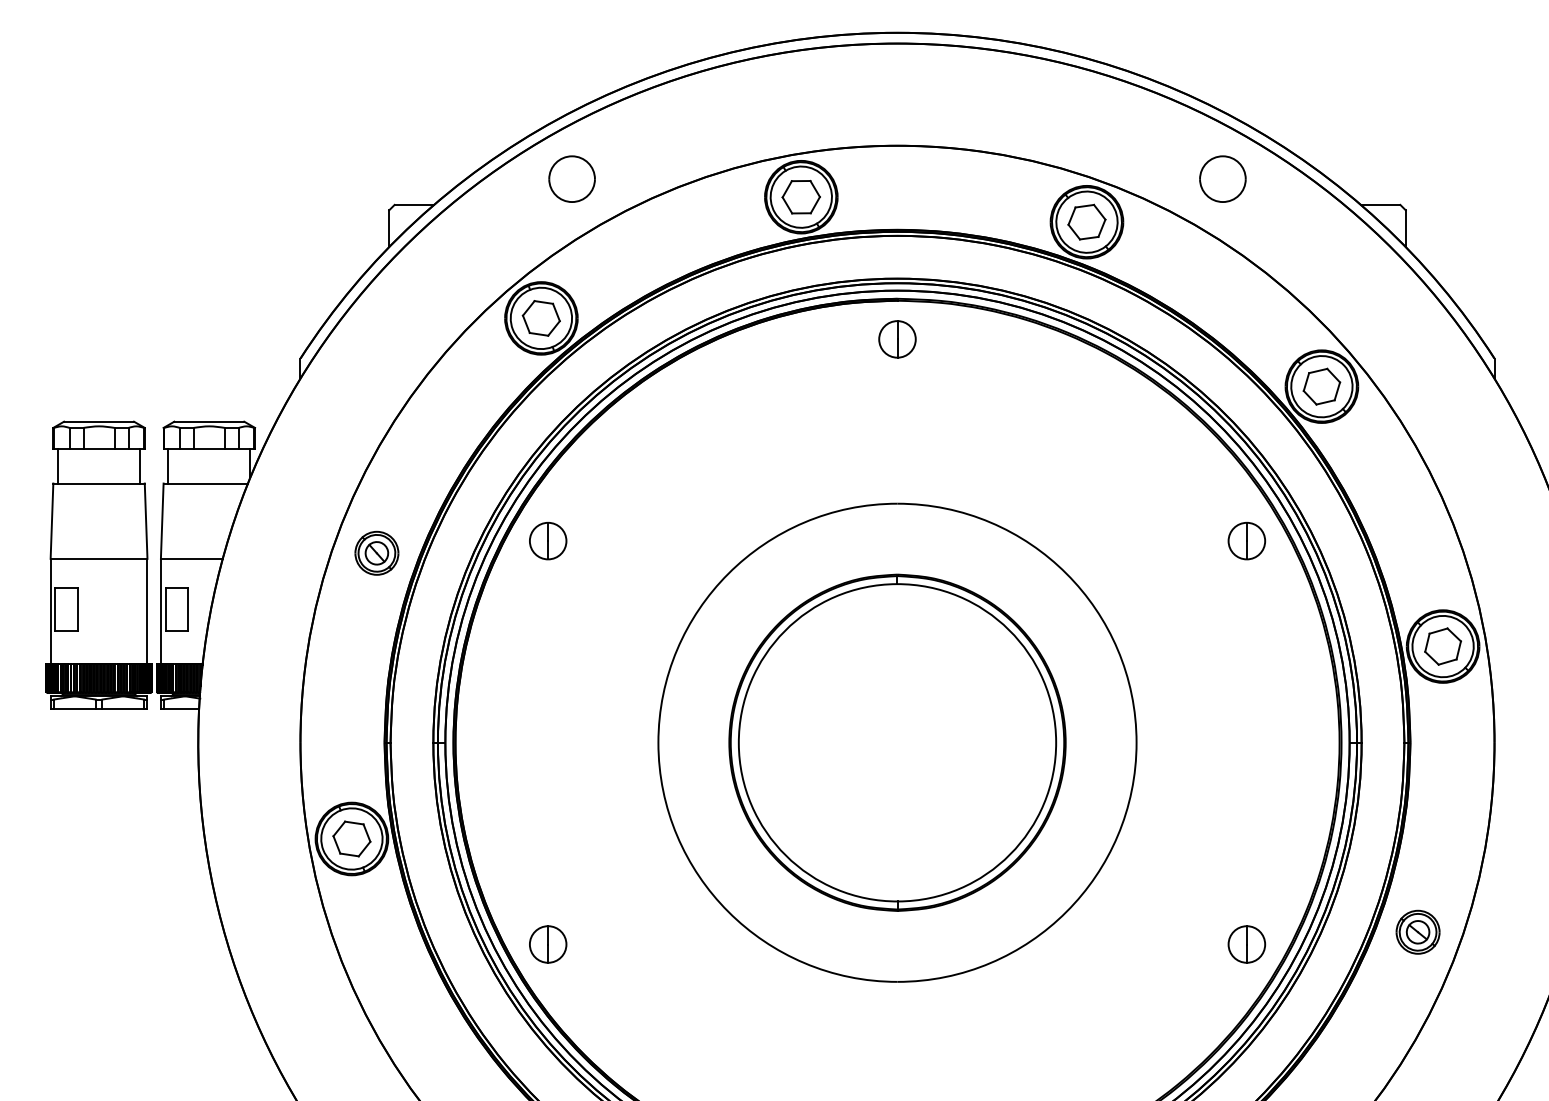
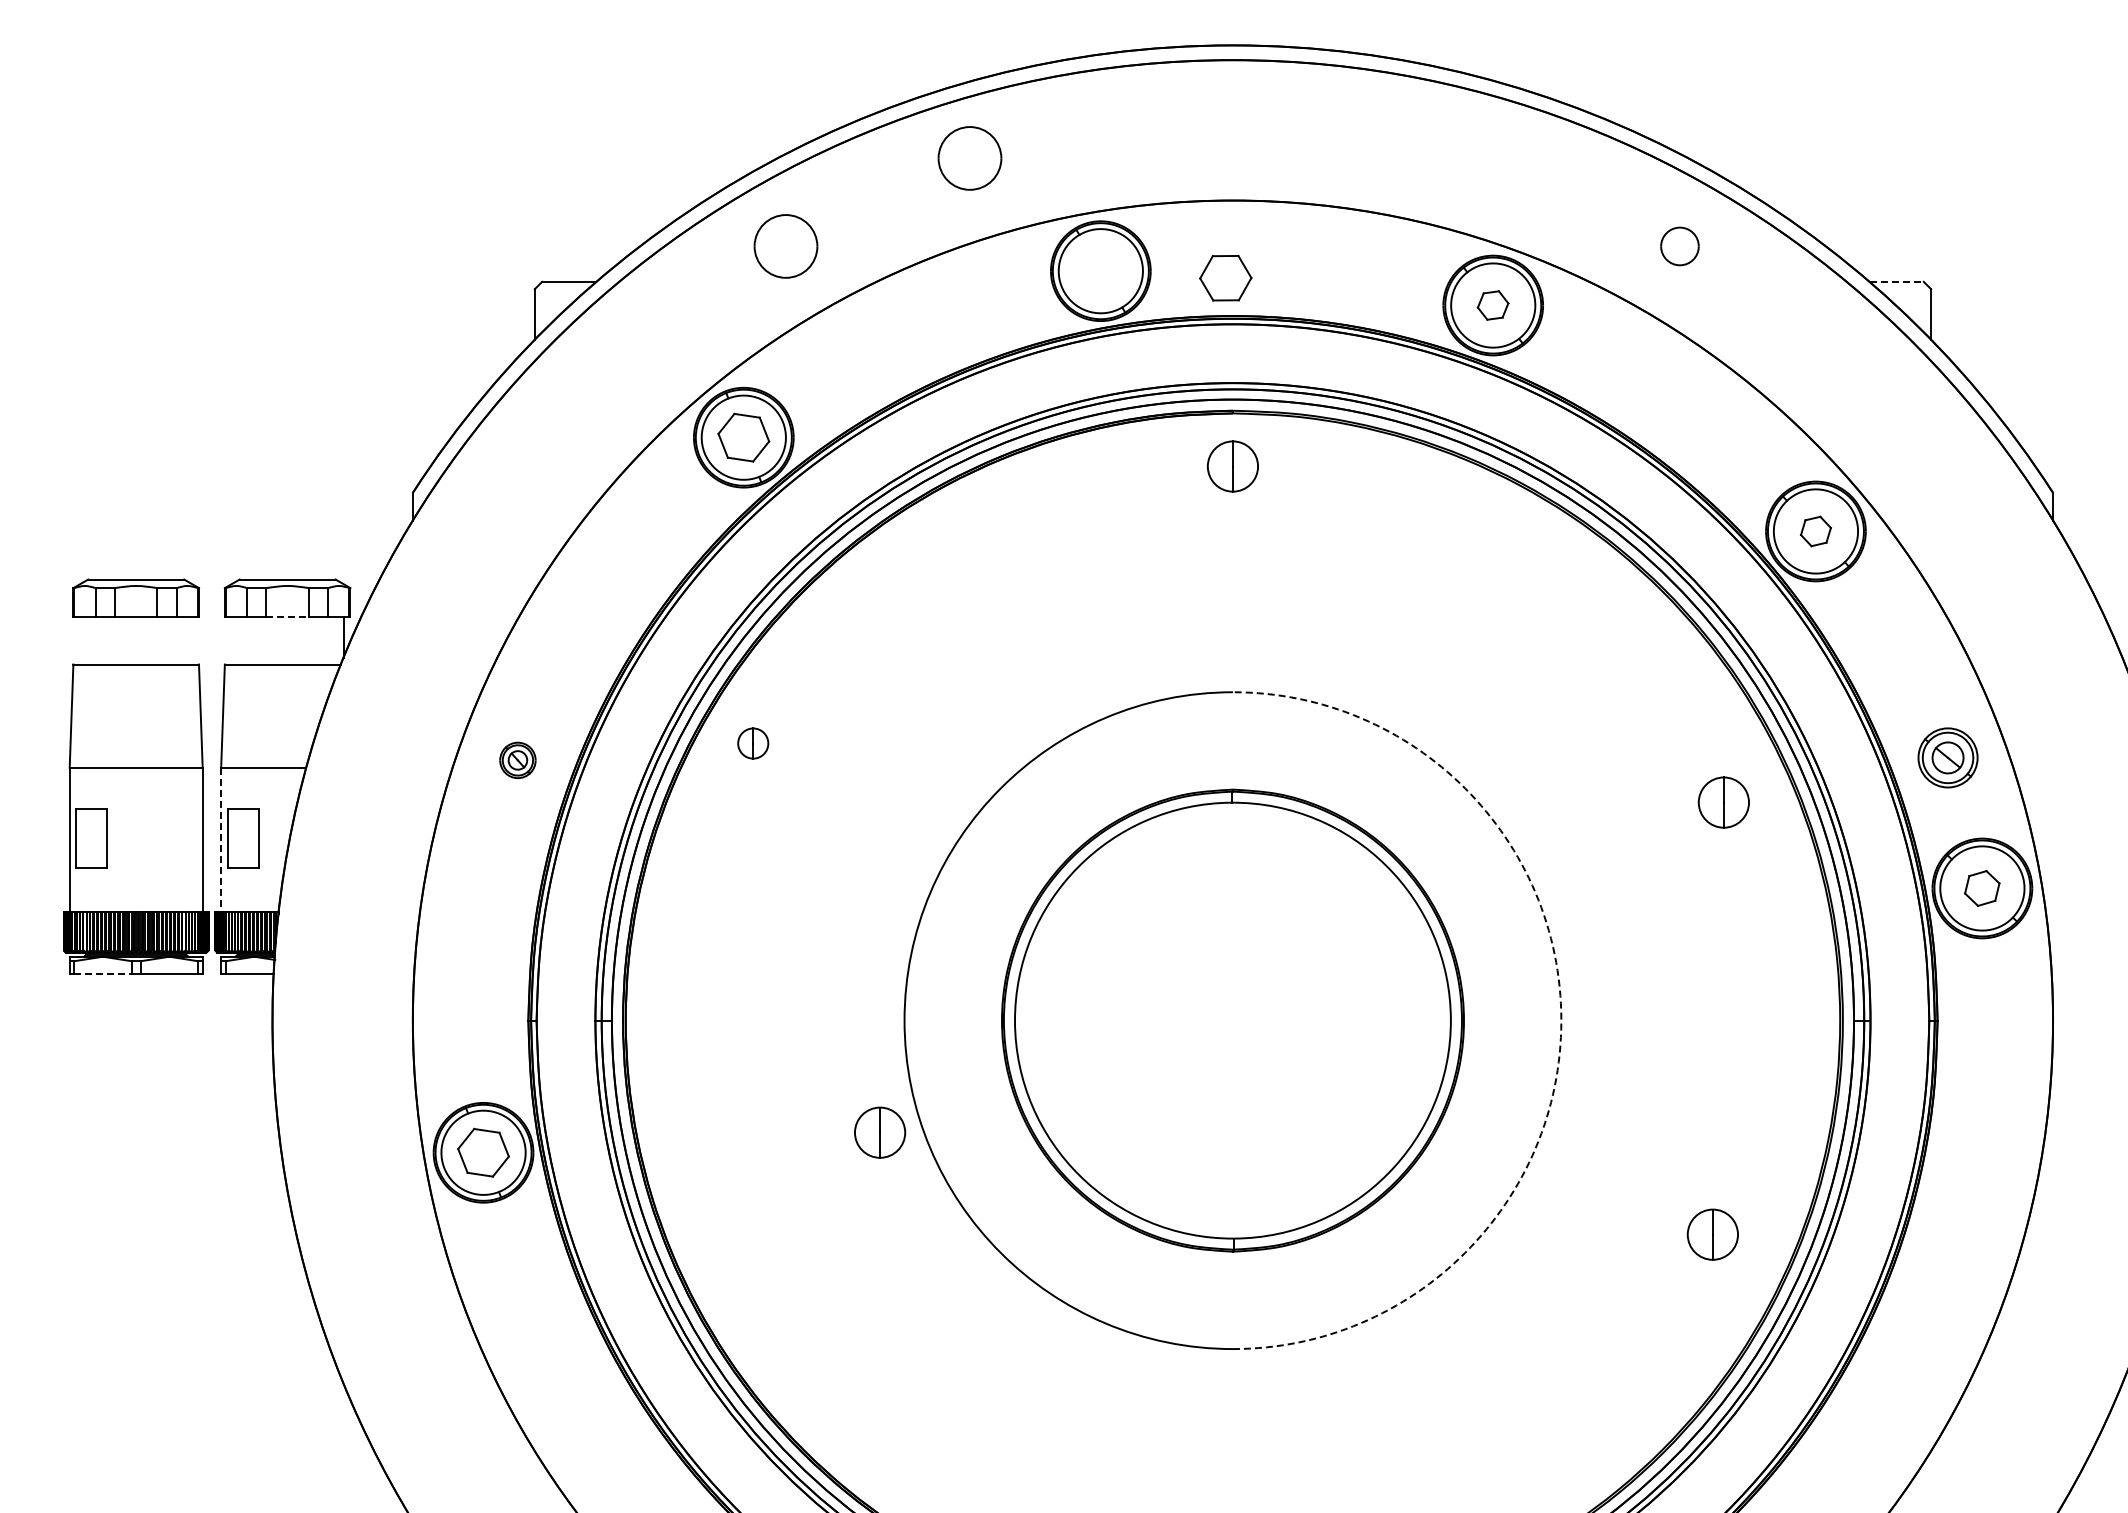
part: (705, 115) -> (969, 158), added
part: (1222, 179) -> (1679, 246), size x0.6
part: (801, 196) -> (1225, 277), moved
line: (1381, 204) -> (1897, 281), solid -> dashed
part: (1086, 222) -> (1492, 305), size x0.6
part: (1321, 386) -> (1815, 531), size x0.6
line: (209, 448) -> (288, 616), solid -> dashed
line: (58, 466) -> (80, 640), removed
line: (140, 466) -> (192, 640), removed
line: (168, 466) -> (231, 640), removed
part: (548, 541) -> (753, 743), size x0.6
part: (1246, 541) -> (1723, 802), moved
part: (376, 553) -> (517, 760), size x0.6
line: (161, 611) -> (221, 840), solid -> dashed
part: (1442, 646) -> (1981, 888), size x0.7
line: (74, 709) -> (102, 974), solid -> dashed
arc: (1136, 742) -> (1561, 1020), solid -> dashed
part: (1417, 931) -> (1947, 757), moved
part: (548, 944) -> (880, 1132), moved
part: (1246, 944) -> (1712, 1234), moved

